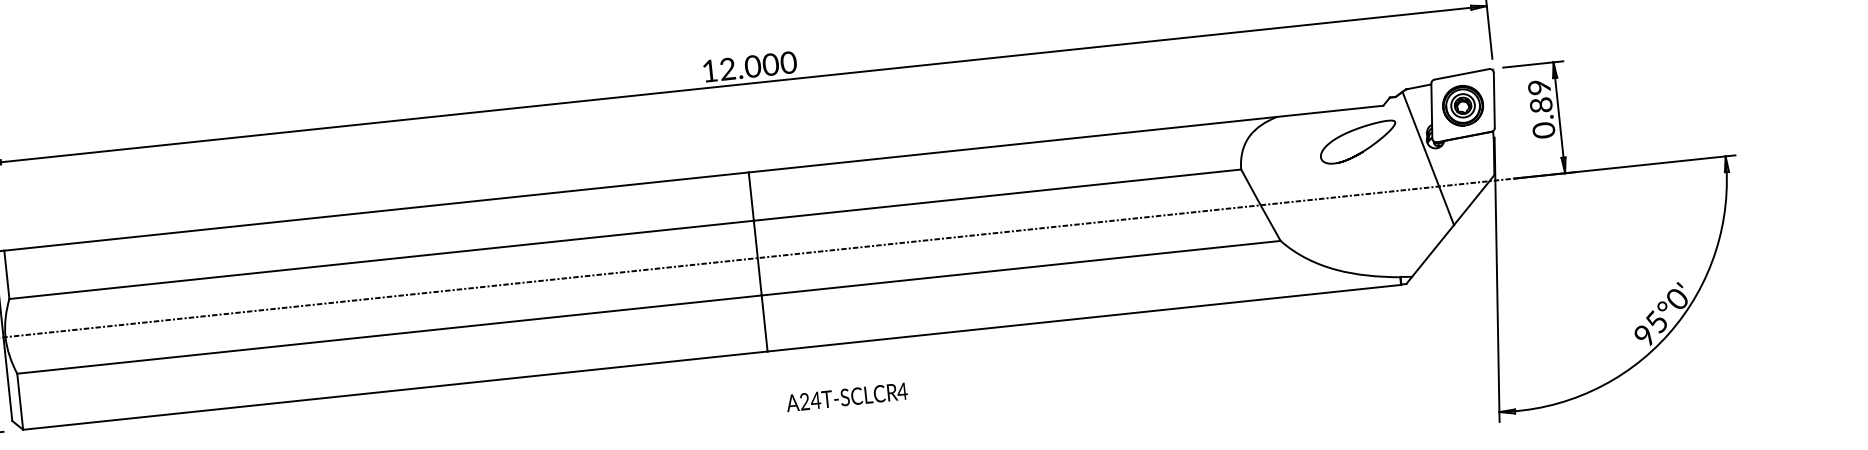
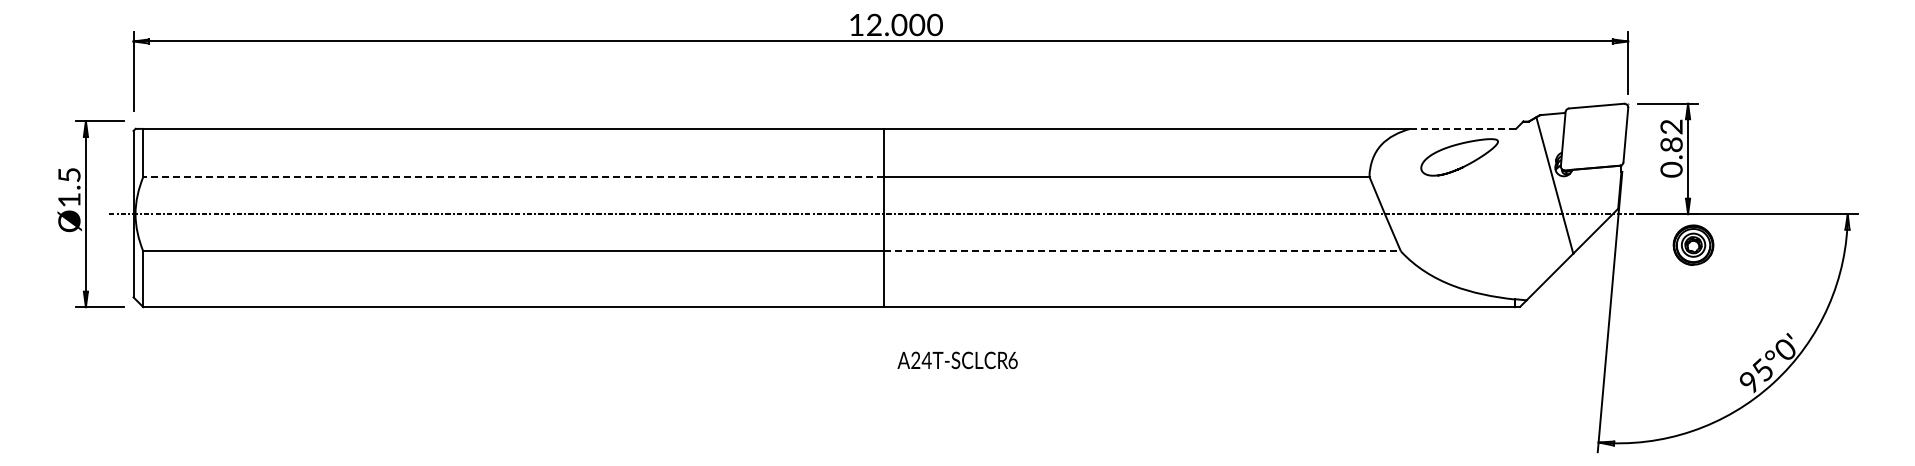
text: (1539, 86) -> (1671, 126), 0.89 -> 0.82
part: (1462, 105) -> (1693, 244), moved
line: (1330, 110) -> (1463, 128), solid -> dashed
curve: (1363, 150) -> (1463, 165), moved
line: (381, 259) -> (513, 176), solid -> dashed
line: (1022, 268) -> (1143, 251), solid -> dashed
text: (901, 391) -> (1012, 360), 4 -> 6

